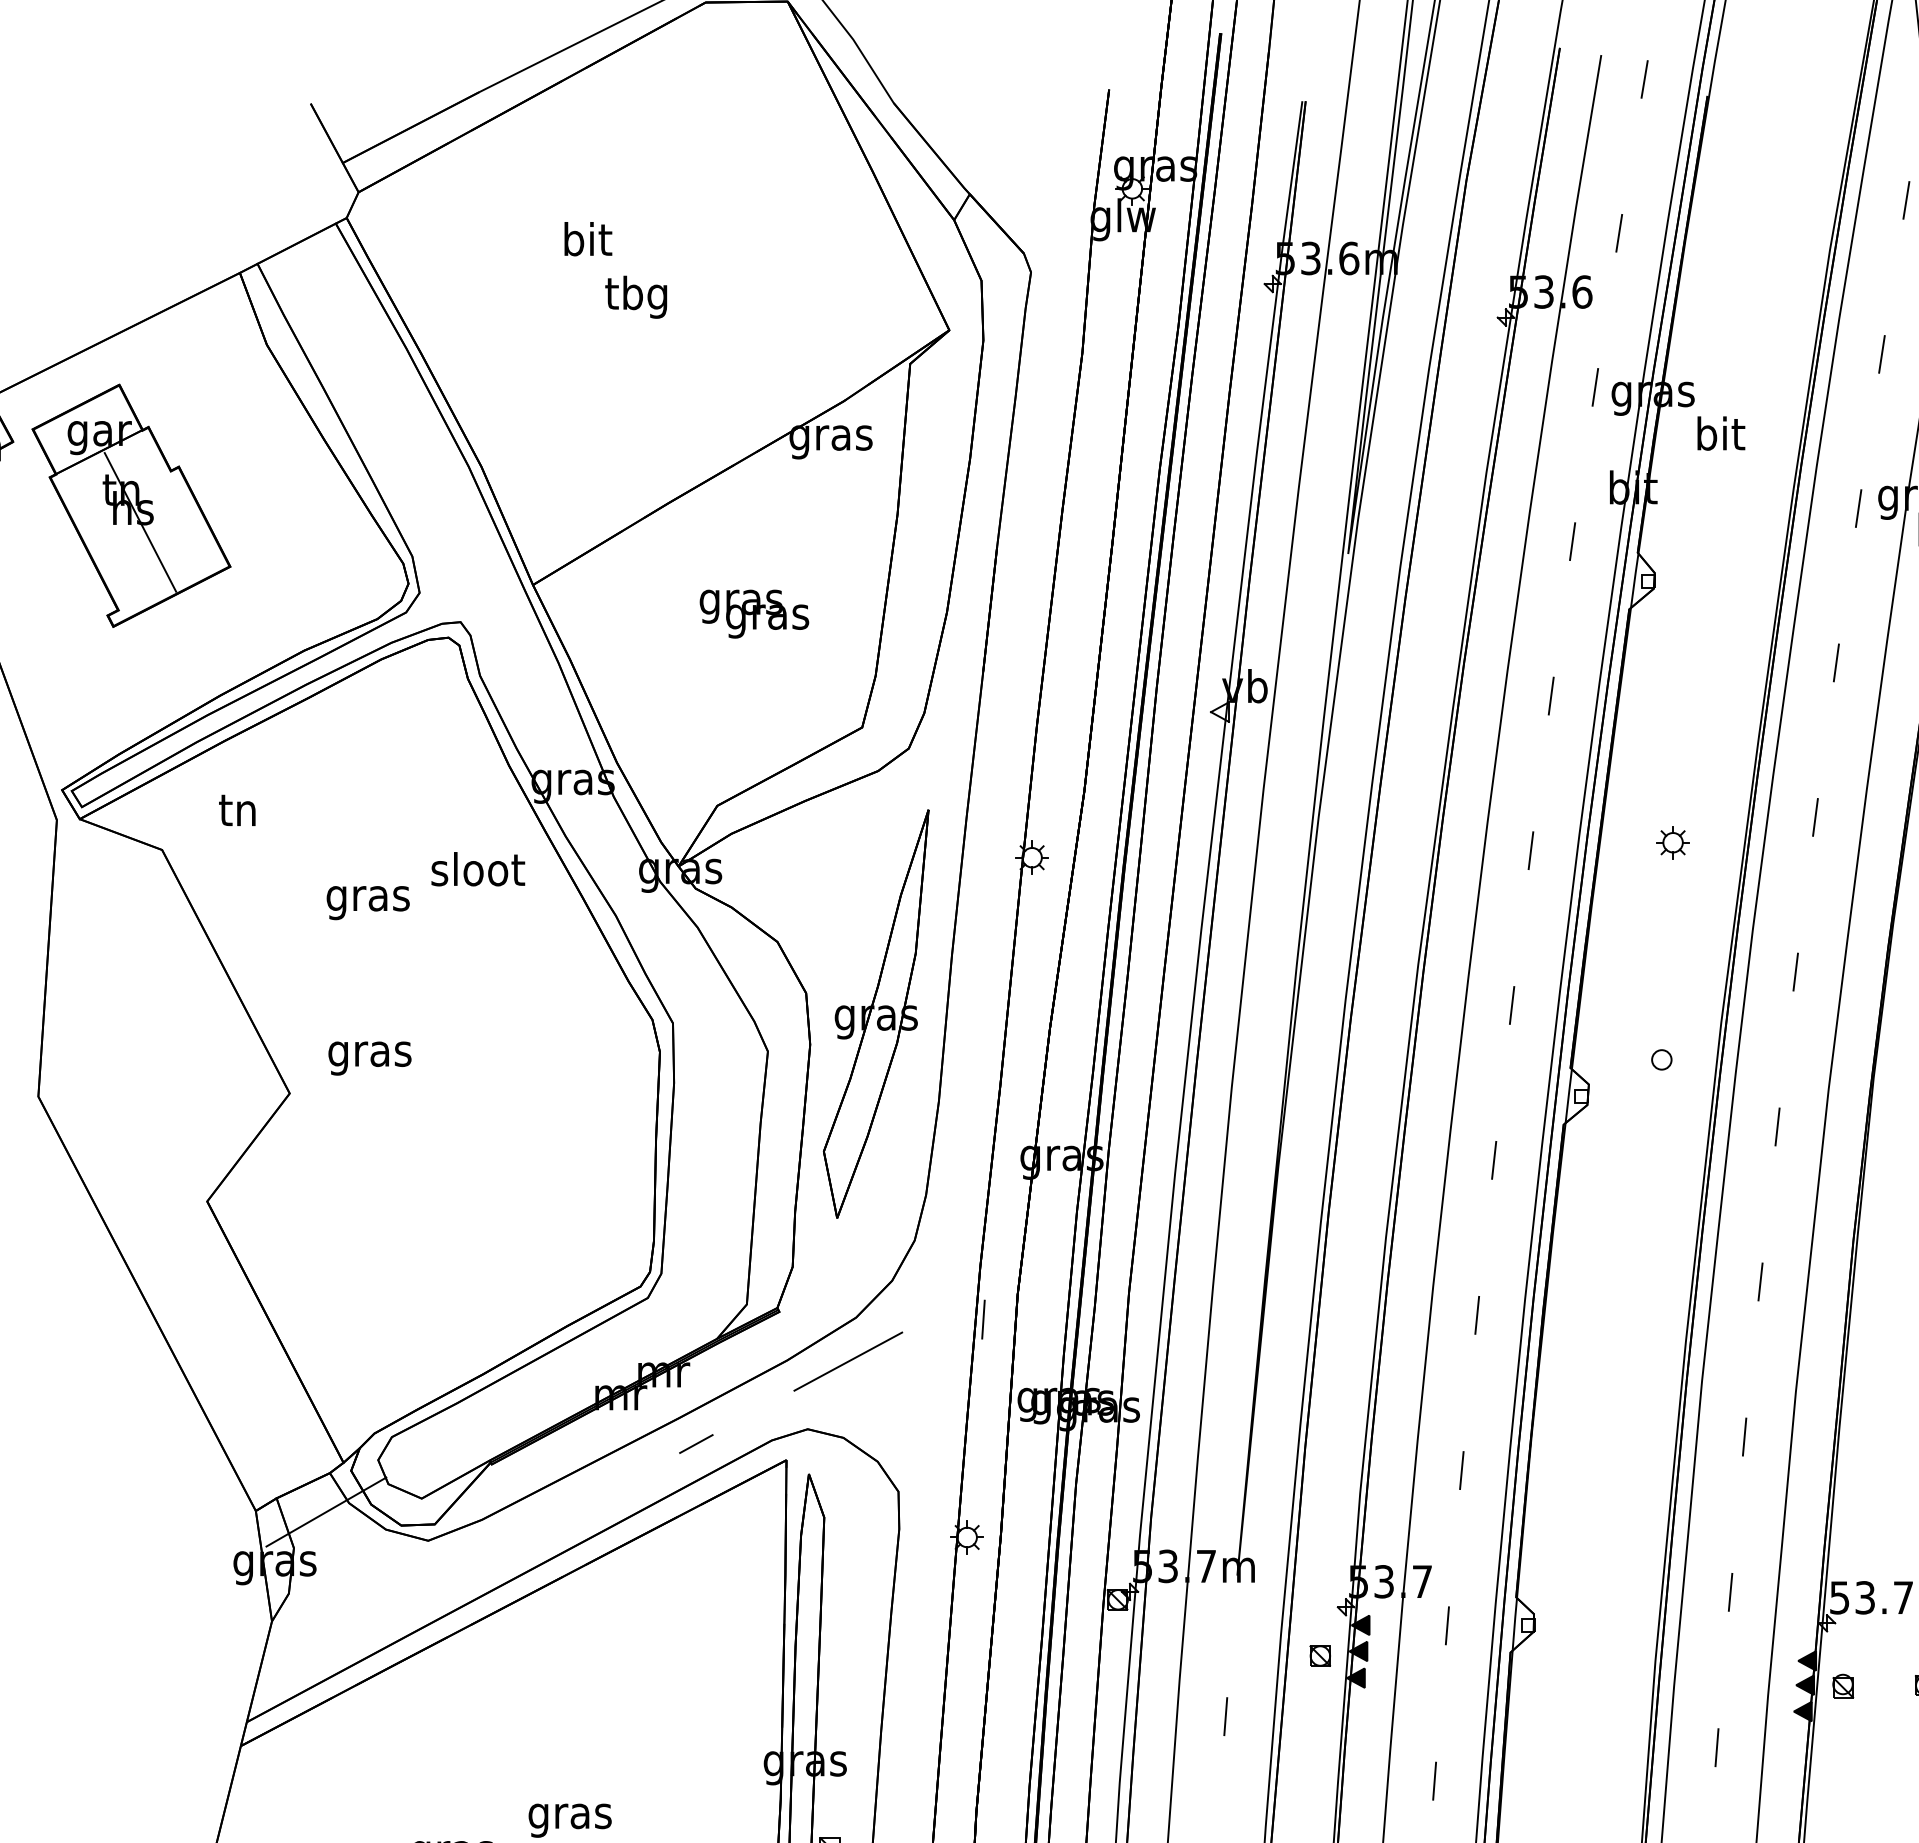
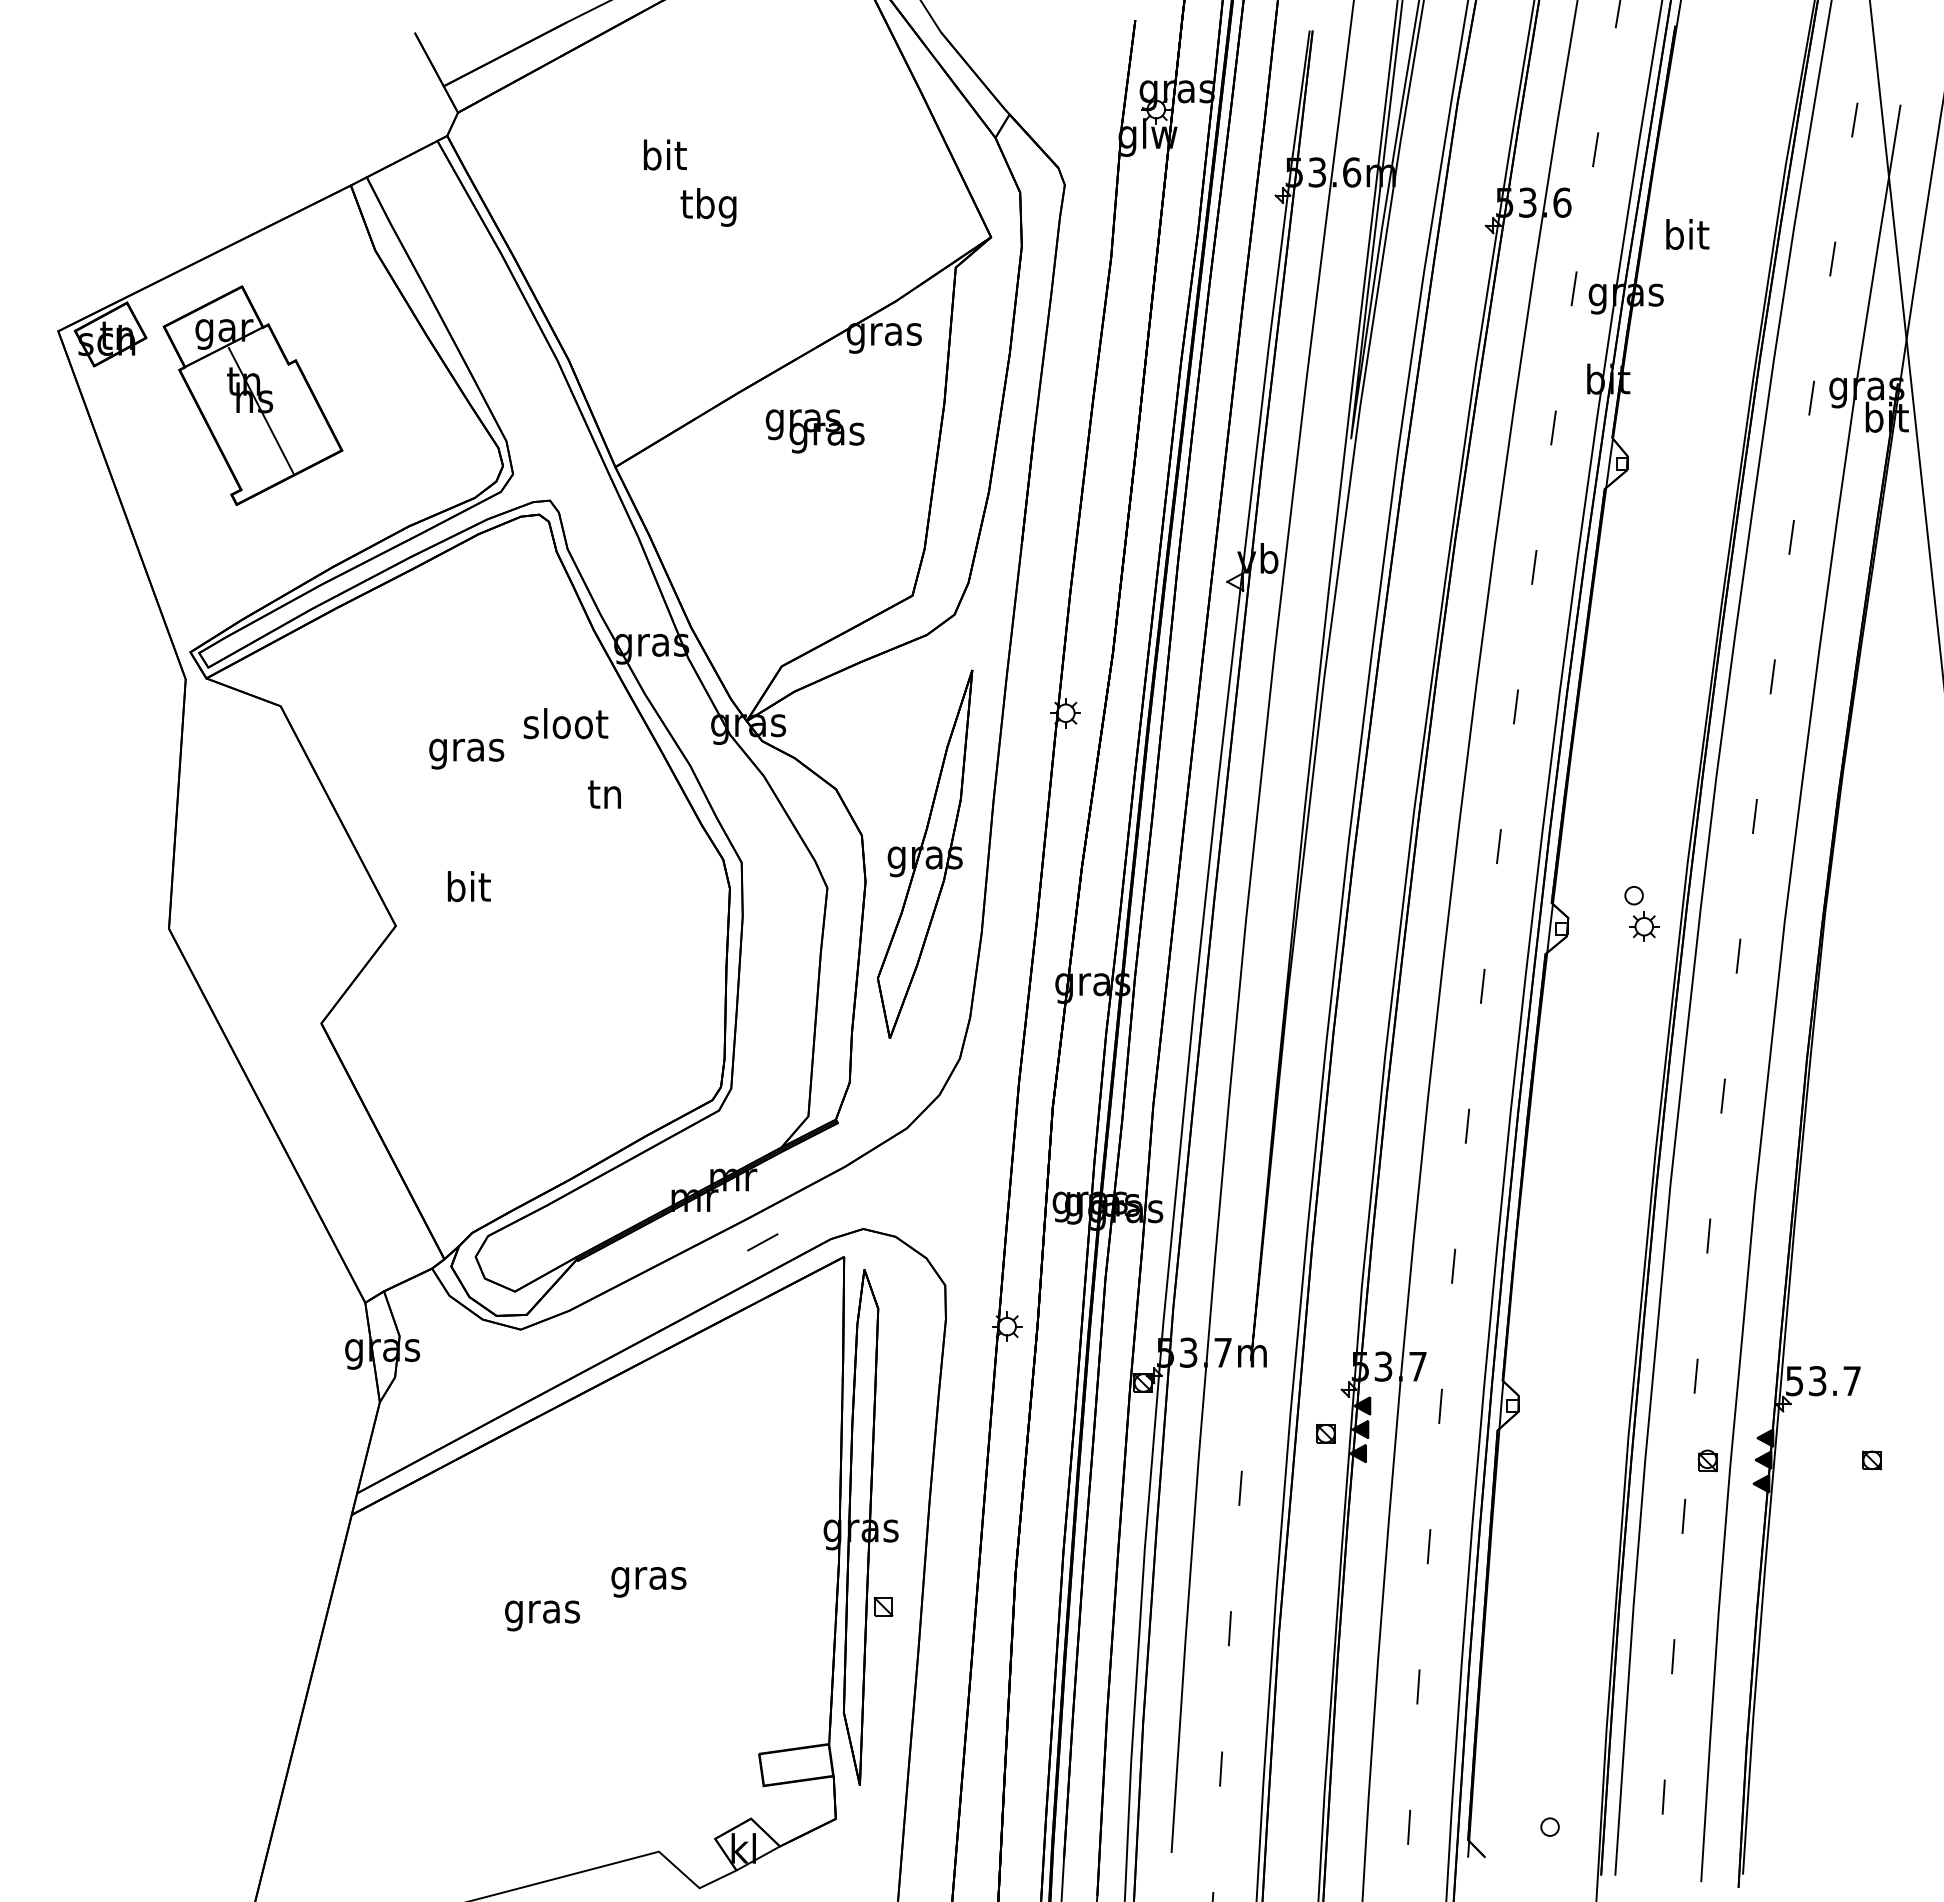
text: (1721, 433) -> (1687, 234), moved
text: (753, 614) -> (814, 431), moved
text: (237, 810) -> (604, 794), moved
part: (1673, 842) -> (1644, 926), moved
text: (369, 1054) -> (467, 890), gras -> bit
line: (983, 1320) -> (1021, 1130), removed
line: (847, 1361) -> (899, 1167), removed
line: (325, 1511) -> (428, 1303), removed
part: (1842, 1685) -> (1707, 1460), moved

